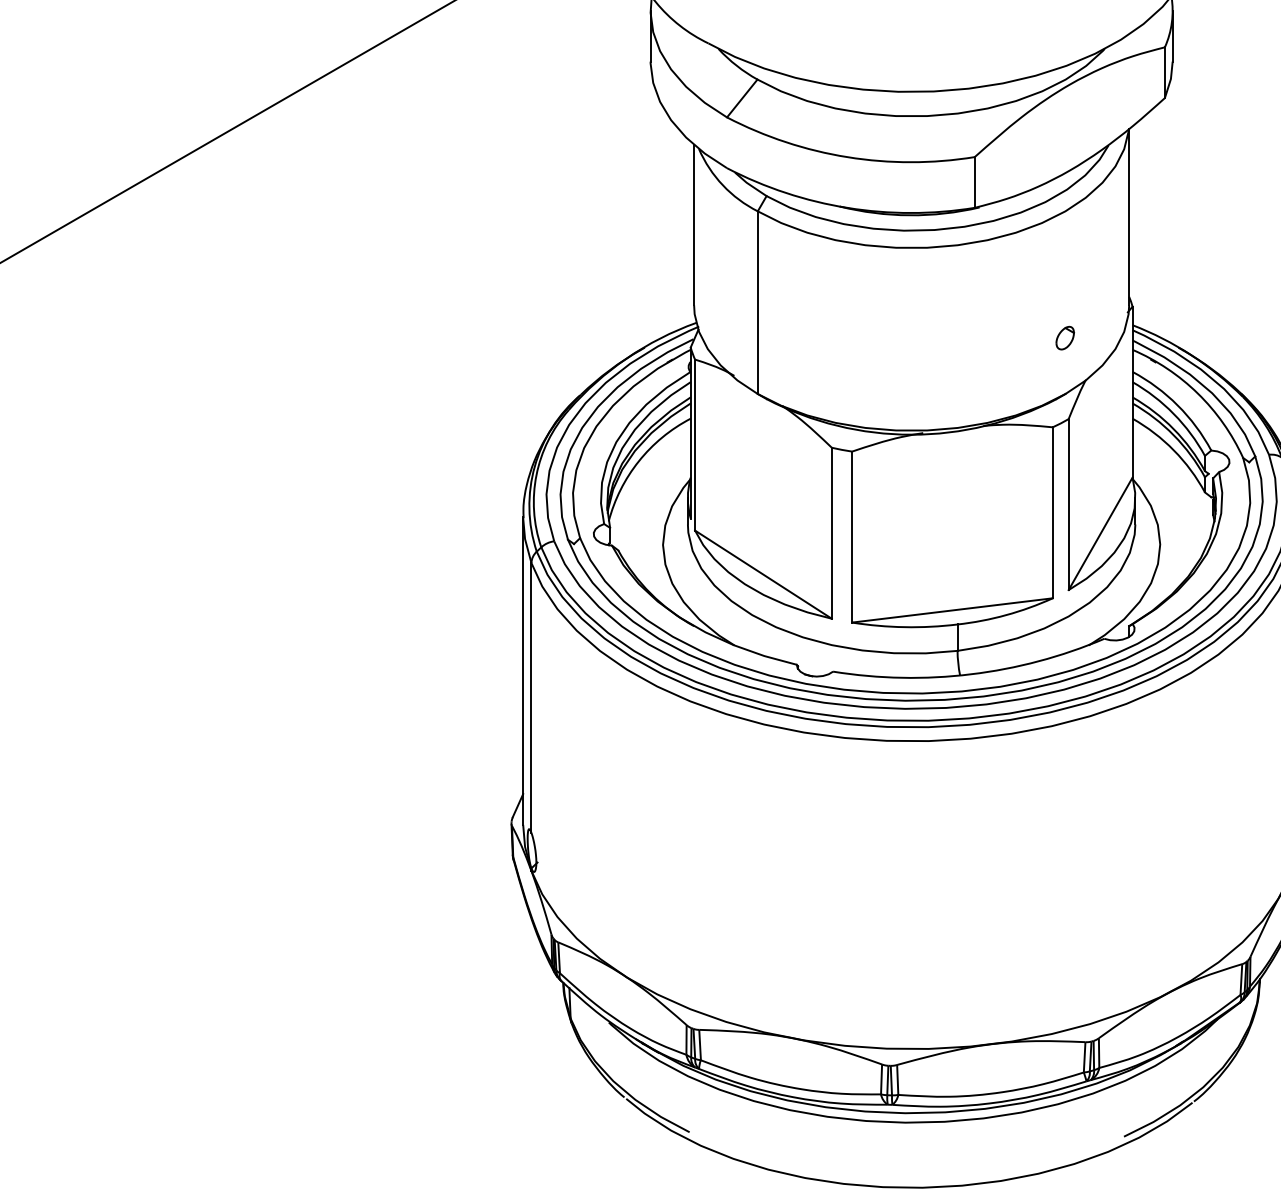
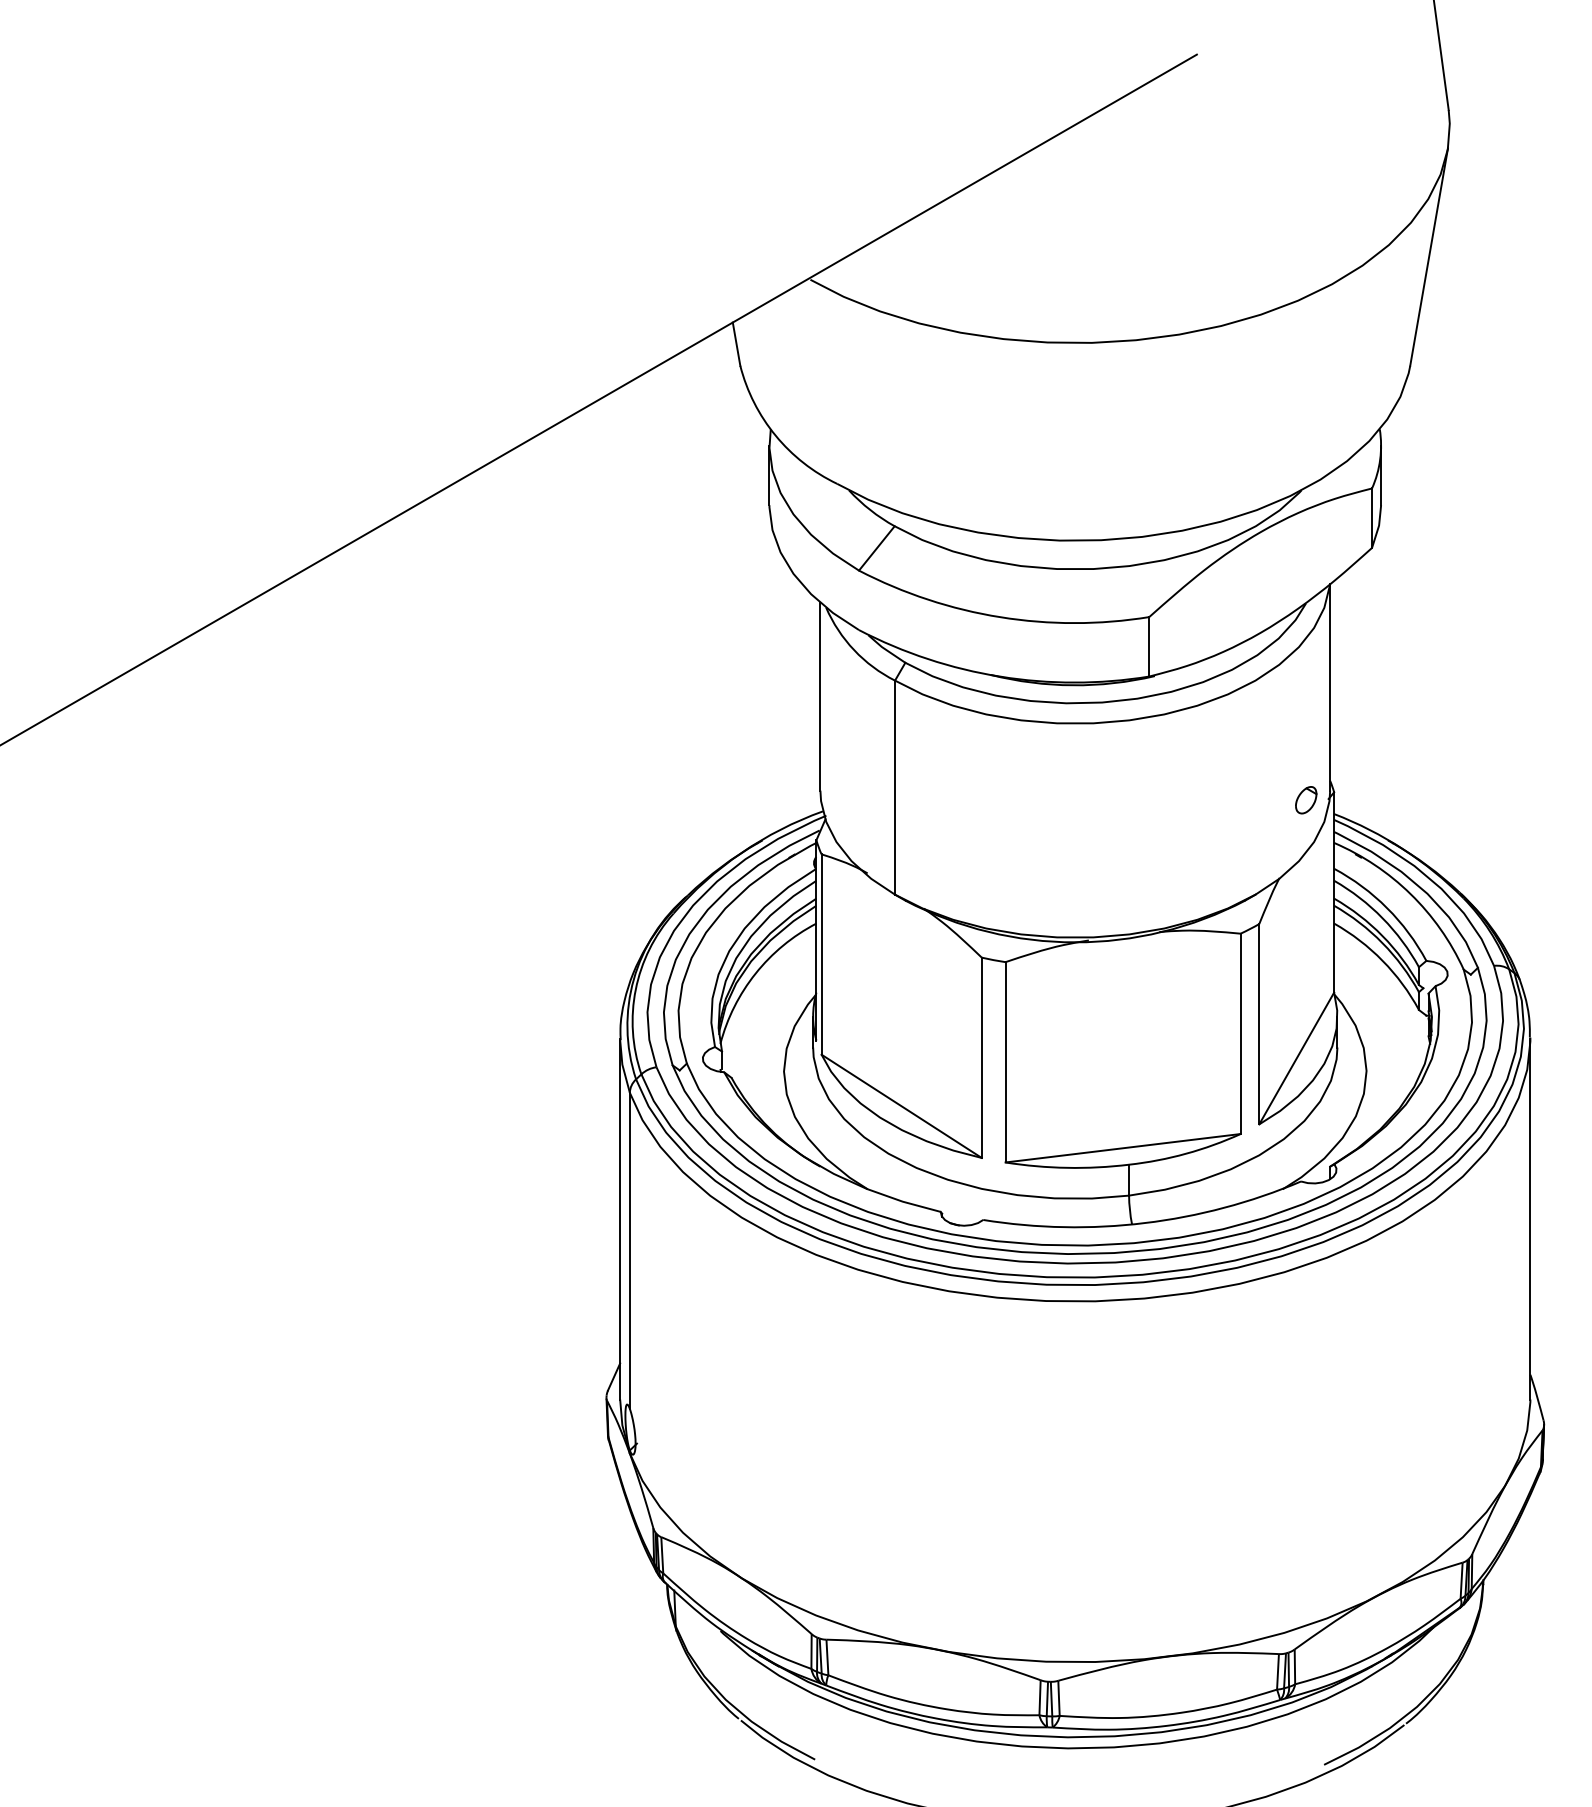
part: (1065, 338) -> (1306, 800), moved

